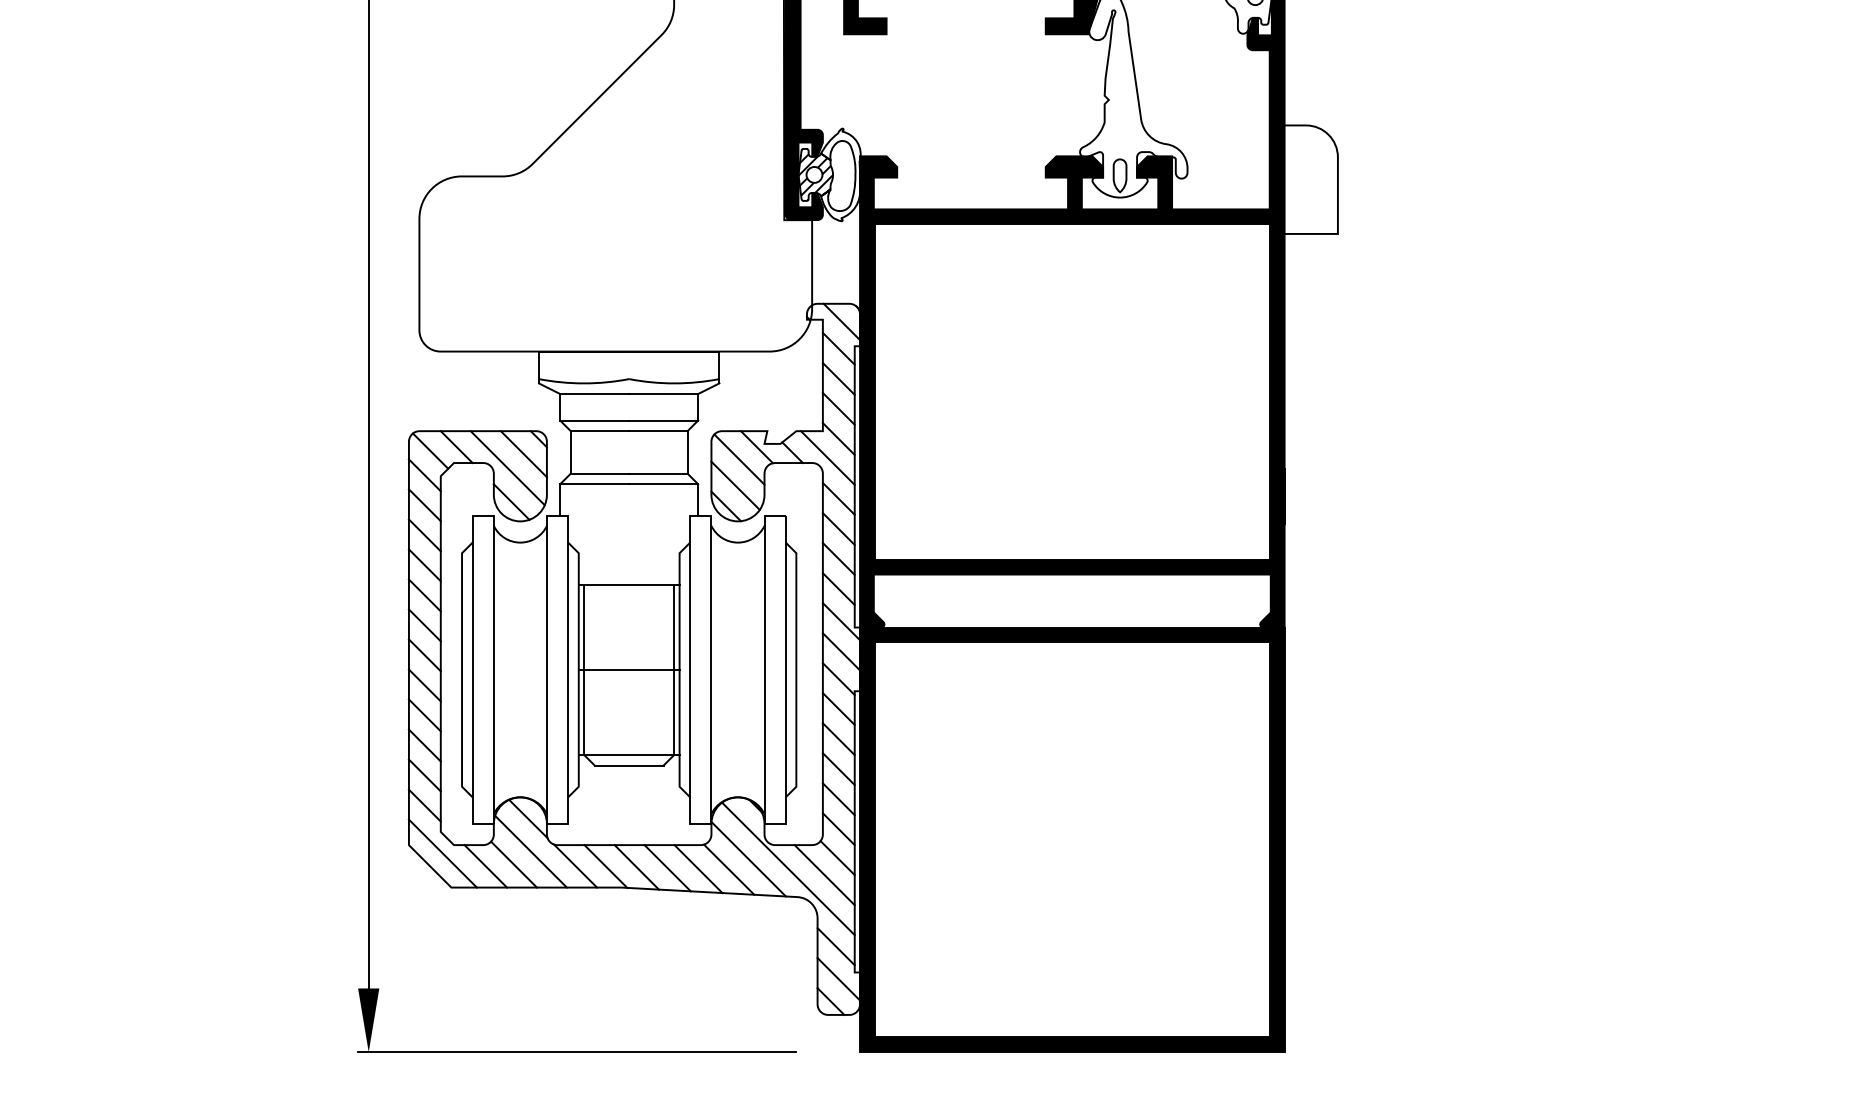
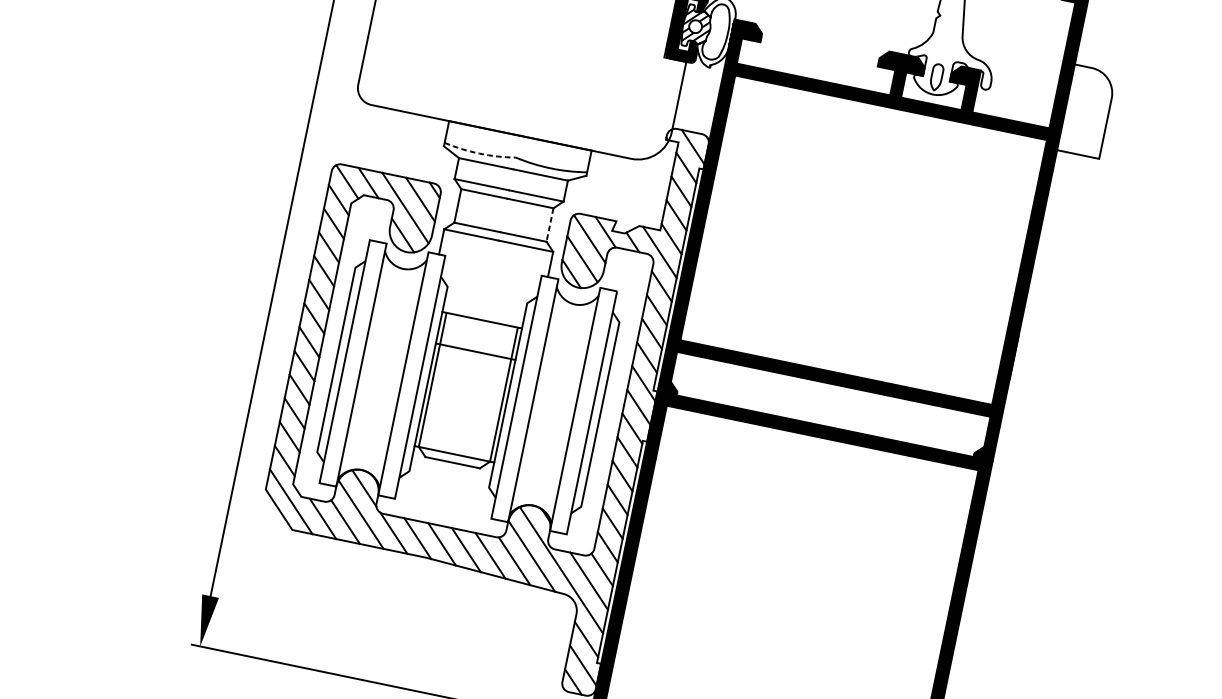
arc: (584, 383) -> (479, 153), solid -> dashed
line: (687, 452) -> (549, 225), solid -> dashed
line: (628, 669) -> (475, 351), moved

